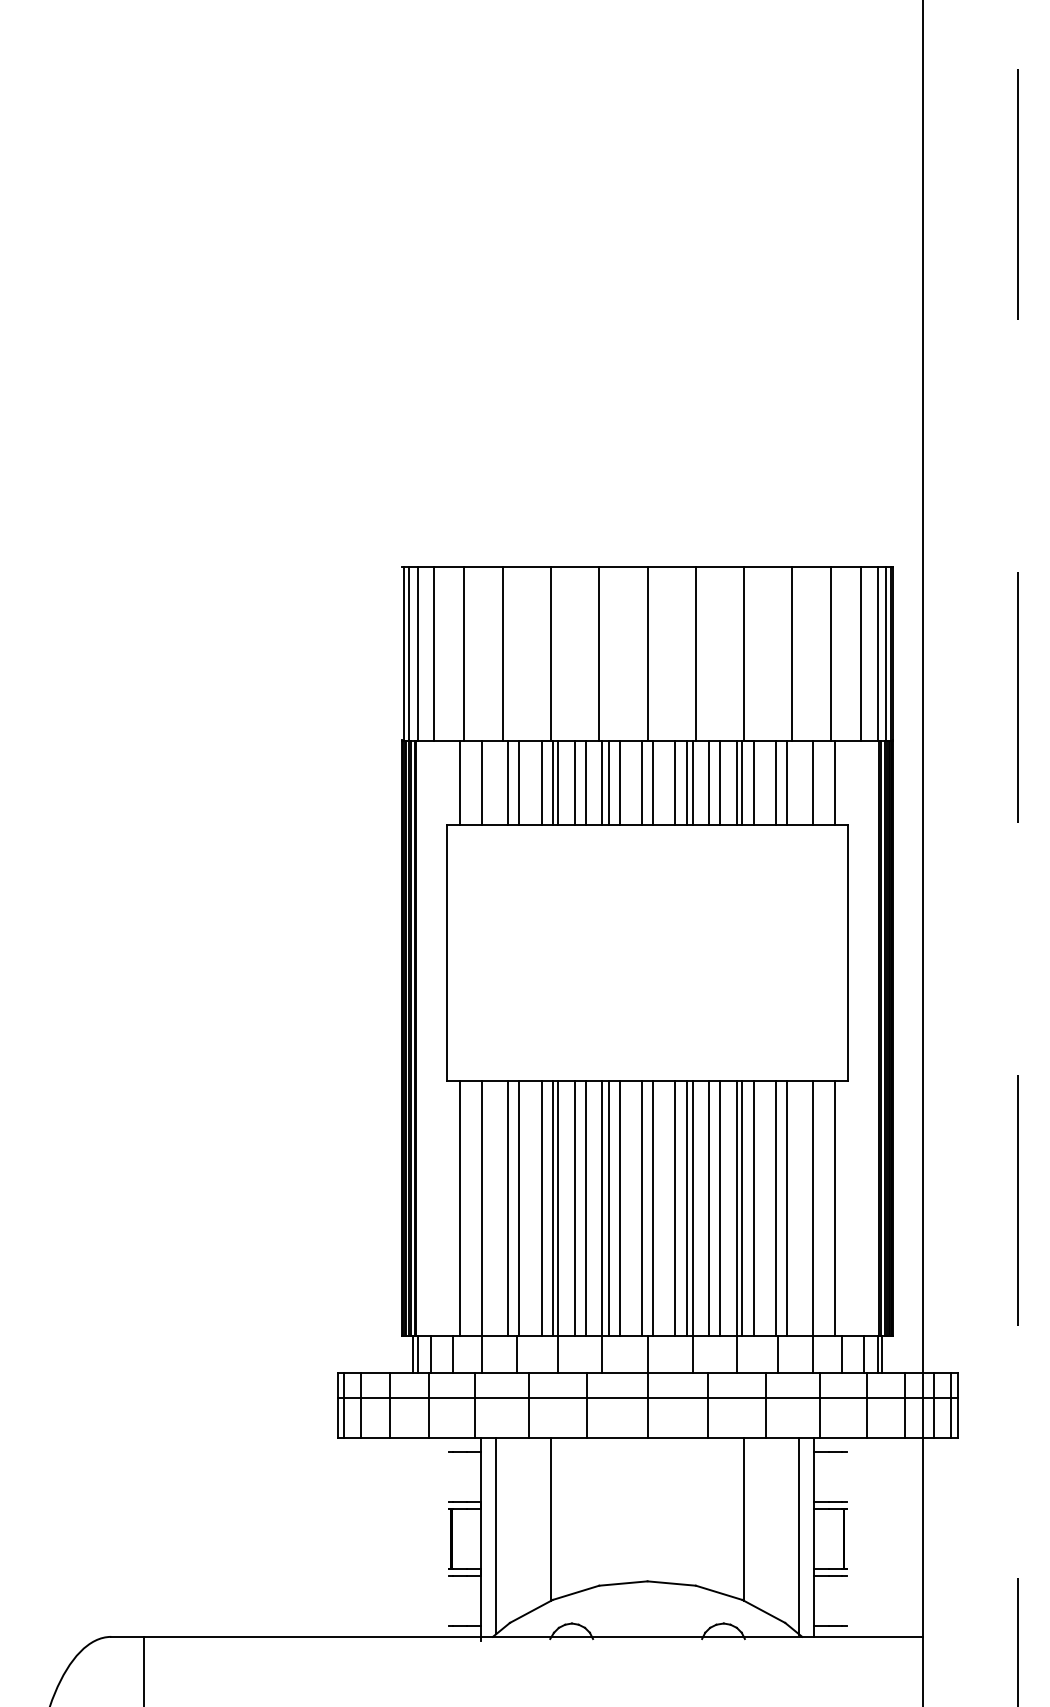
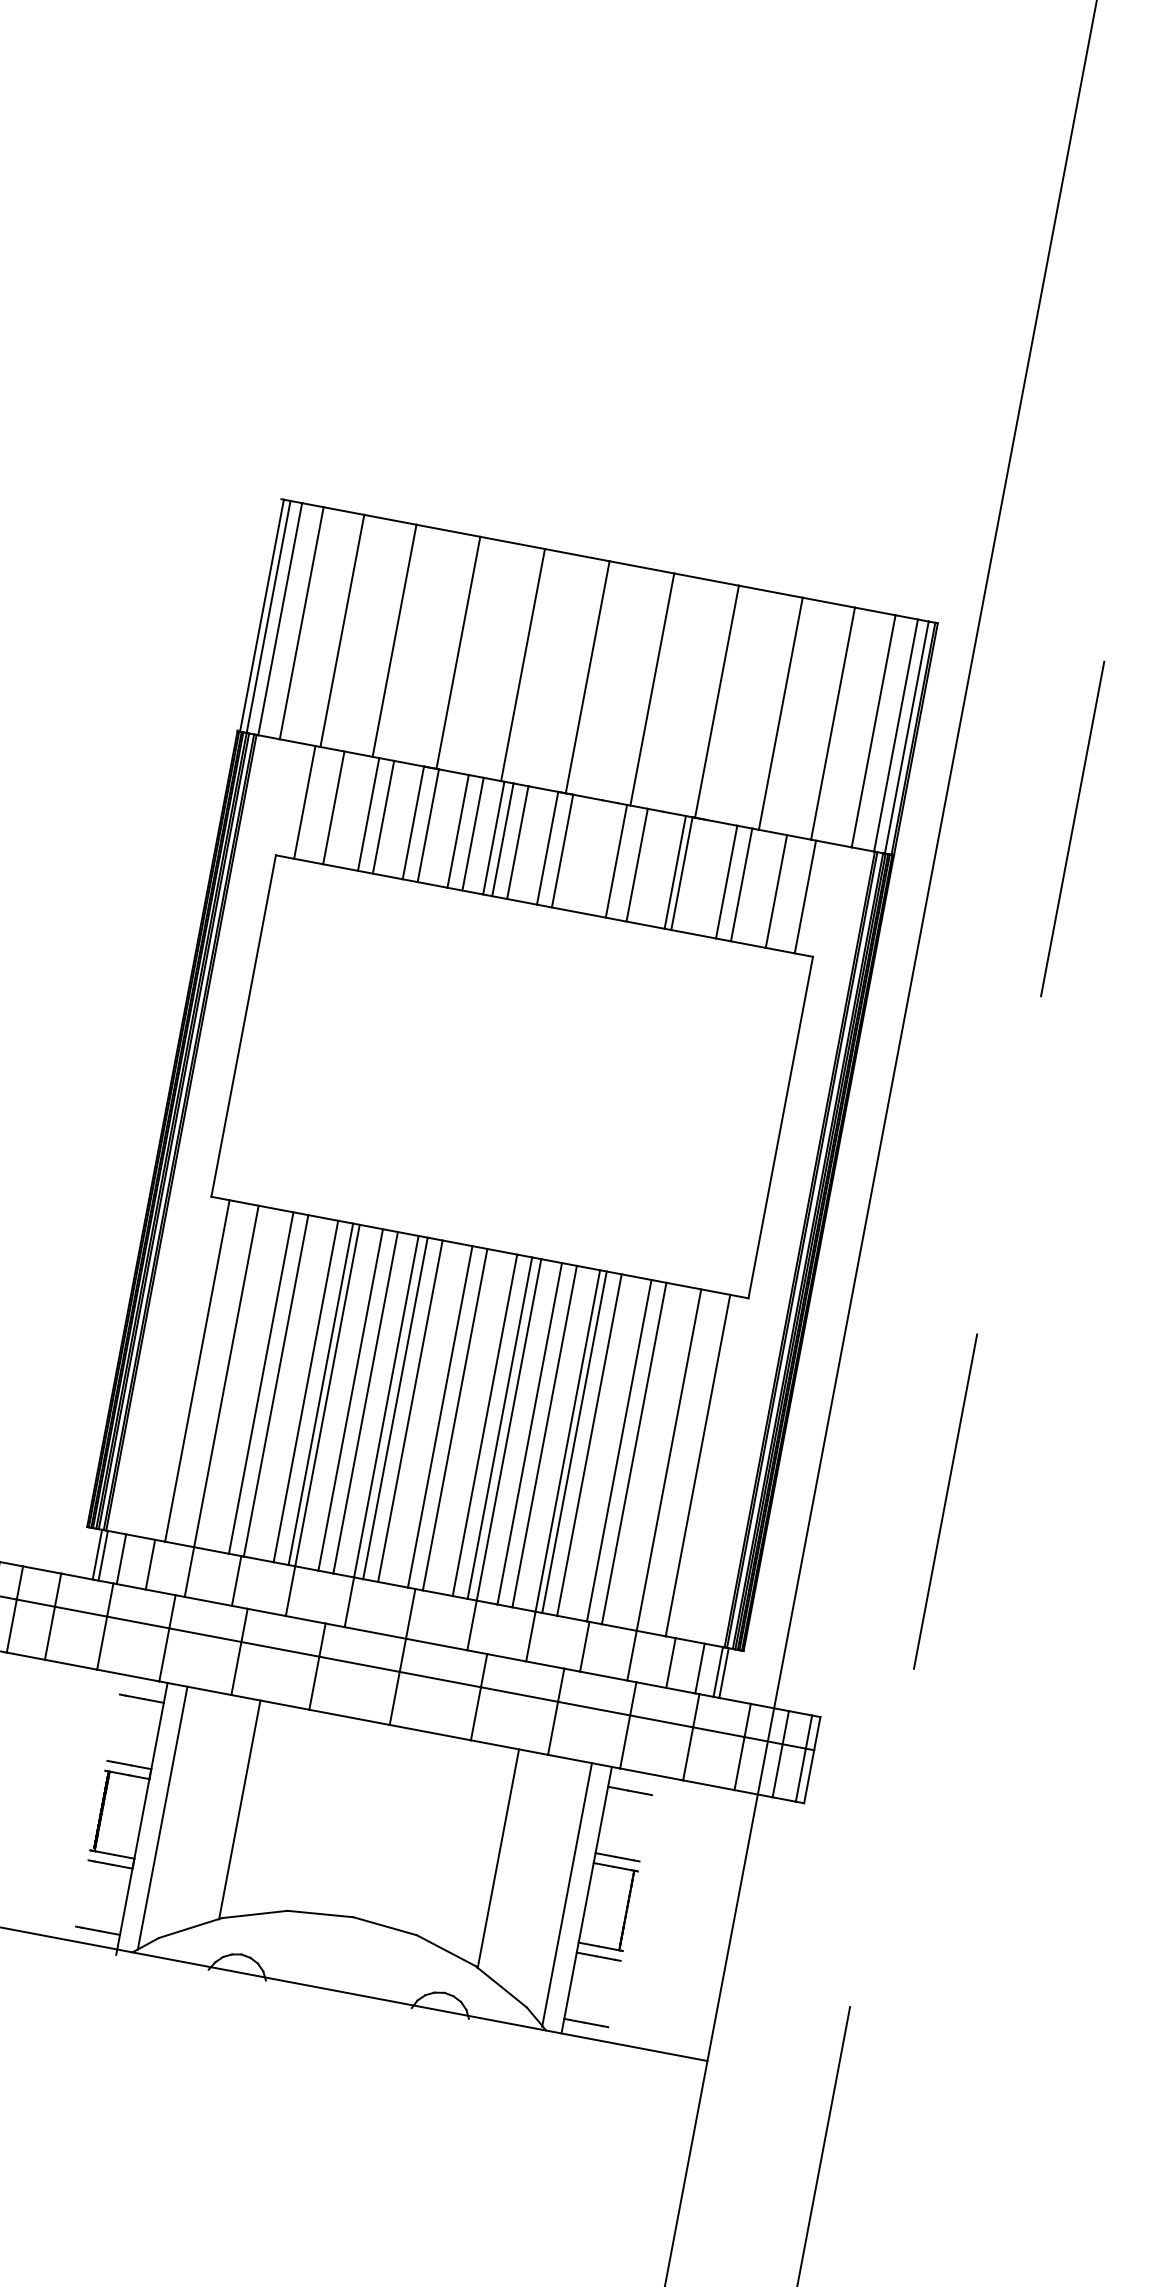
line: (557, 782) -> (434, 826), removed
line: (675, 782) -> (592, 856), removed
line: (686, 782) -> (607, 858), removed
line: (720, 782) -> (652, 867), removed
line: (753, 782) -> (696, 875), removed

